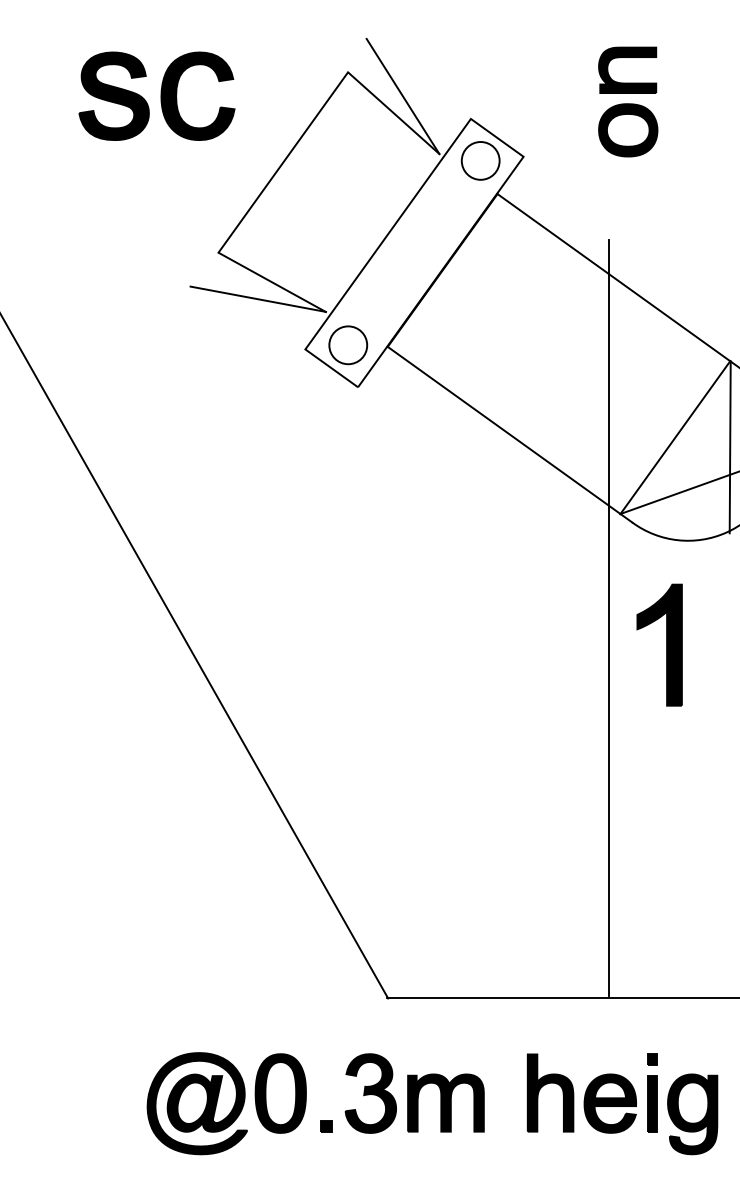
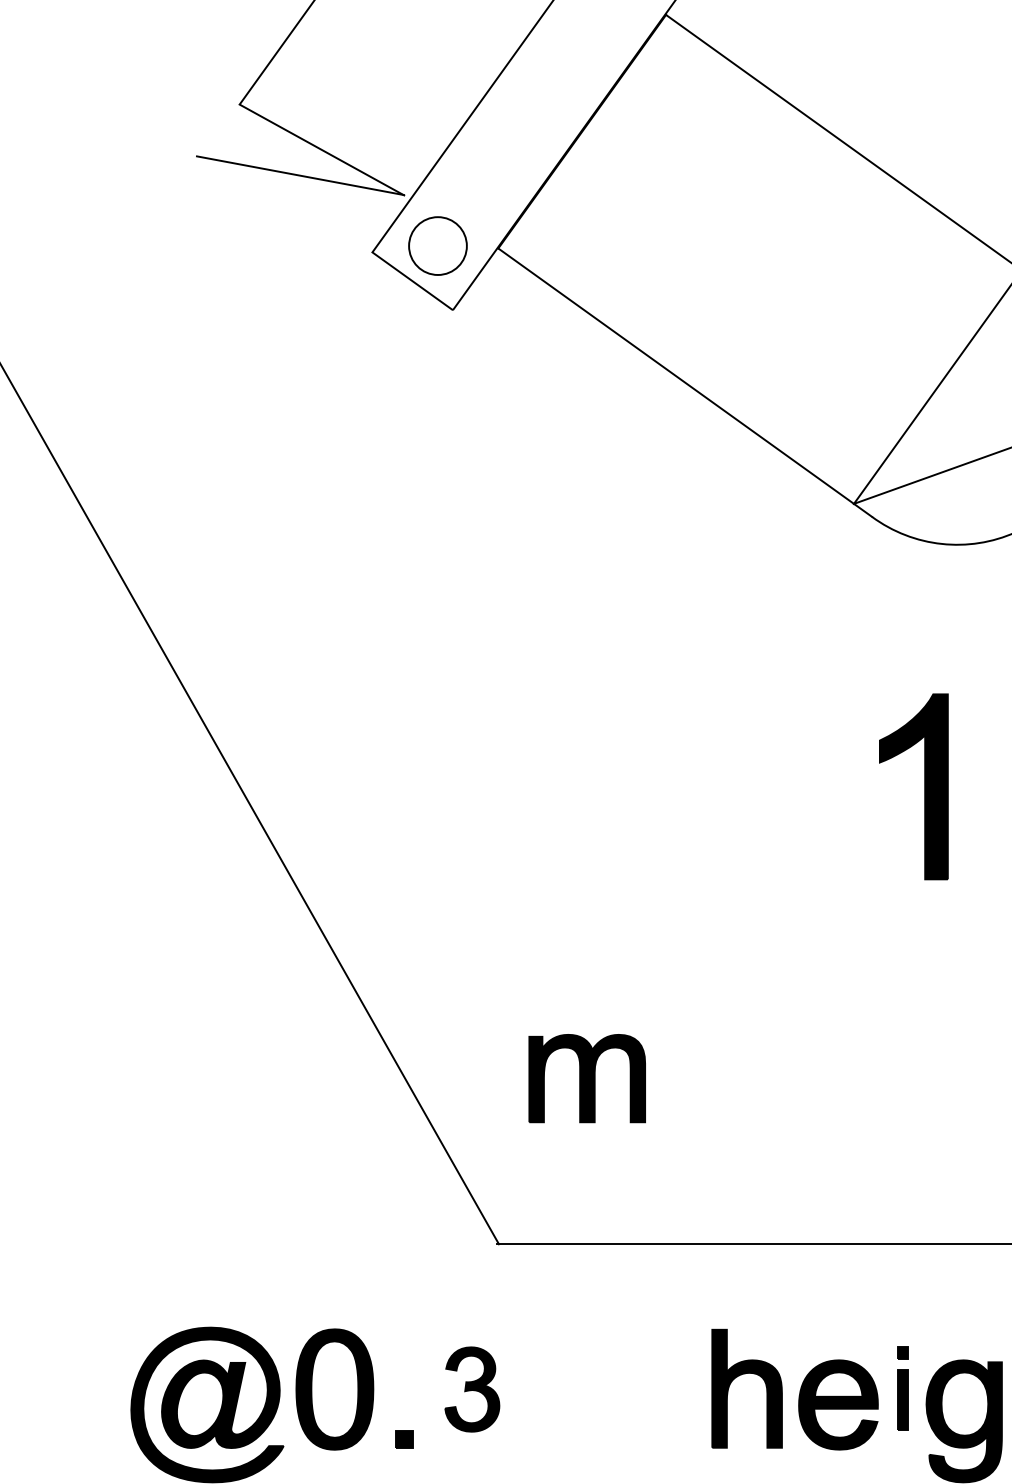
line: (609, 618) -> (837, 663), removed
part: (666, 644) -> (924, 785), moved
part: (652, 1092) -> (902, 1387), size x0.7
part: (370, 1093) -> (471, 1389), size x0.7
part: (445, 1102) -> (586, 1077), moved

